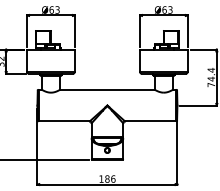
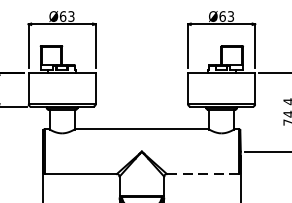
line: (150, 121) -> (202, 174), solid -> dashed

